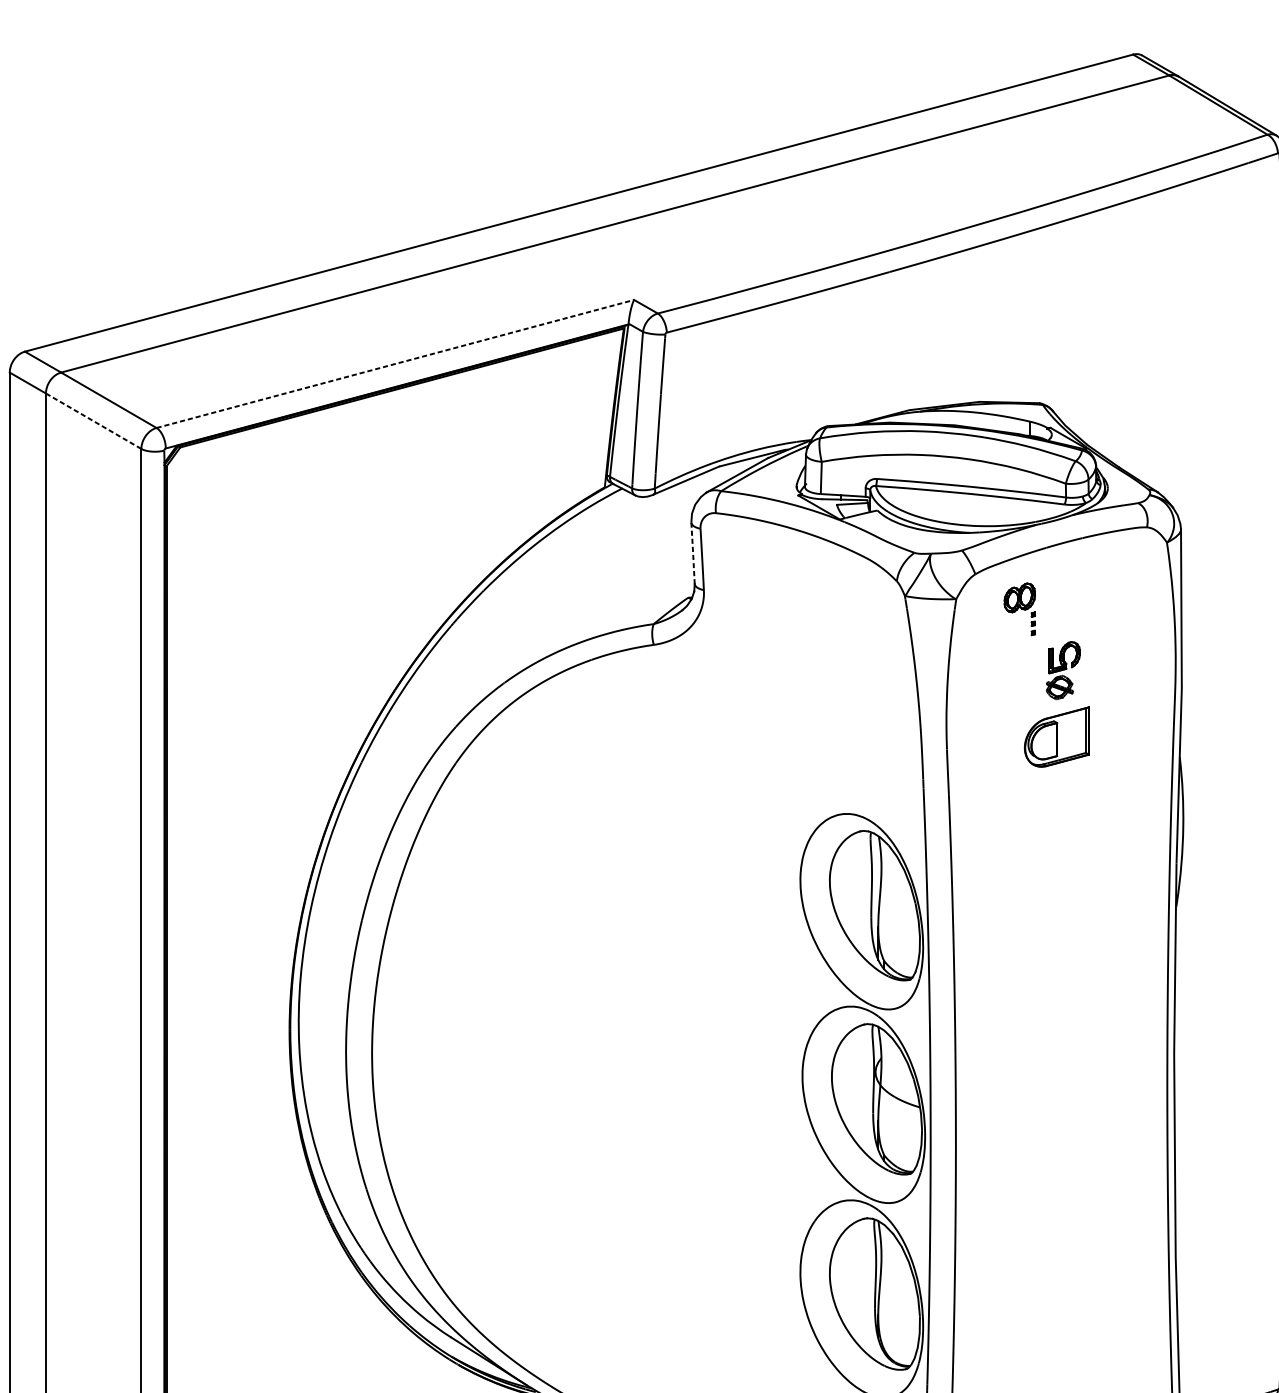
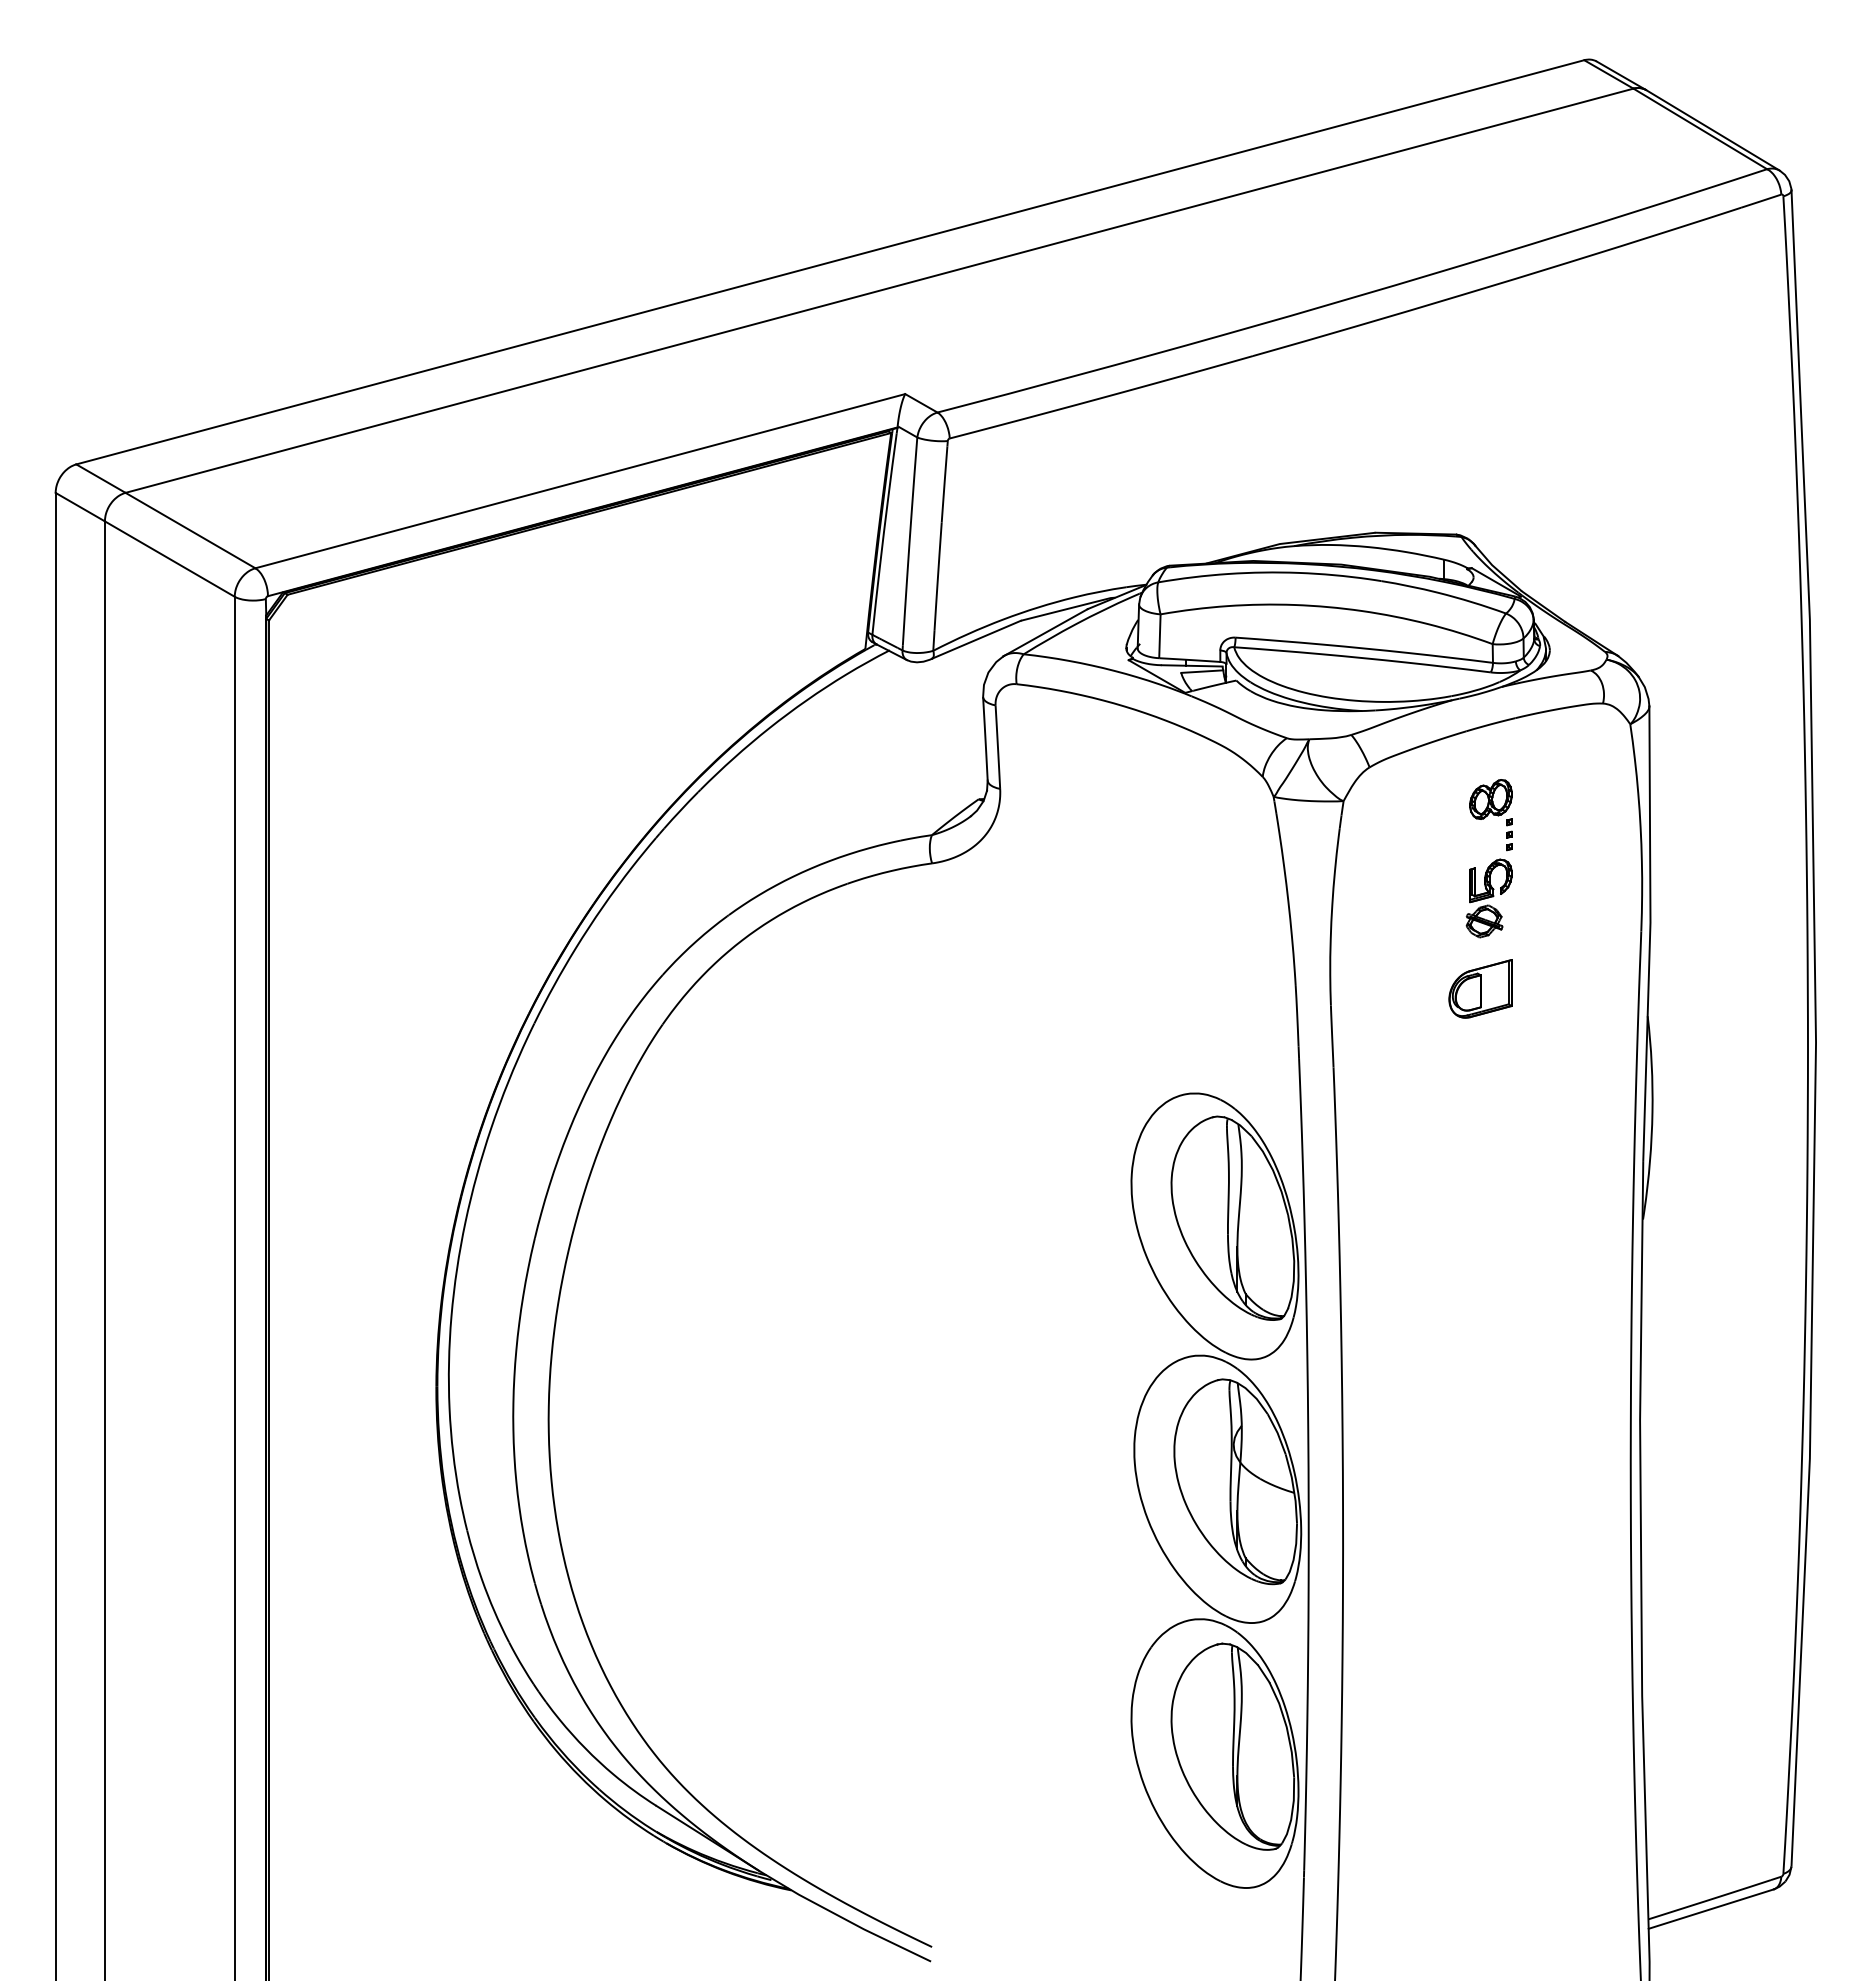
line: (395, 364) -> (580, 481), dashed -> solid
line: (94, 421) -> (170, 559), dashed -> solid
line: (693, 553) -> (985, 738), dashed -> solid
part: (1019, 609) -> (1490, 815), moved
part: (1056, 736) -> (1480, 988), size x0.71

